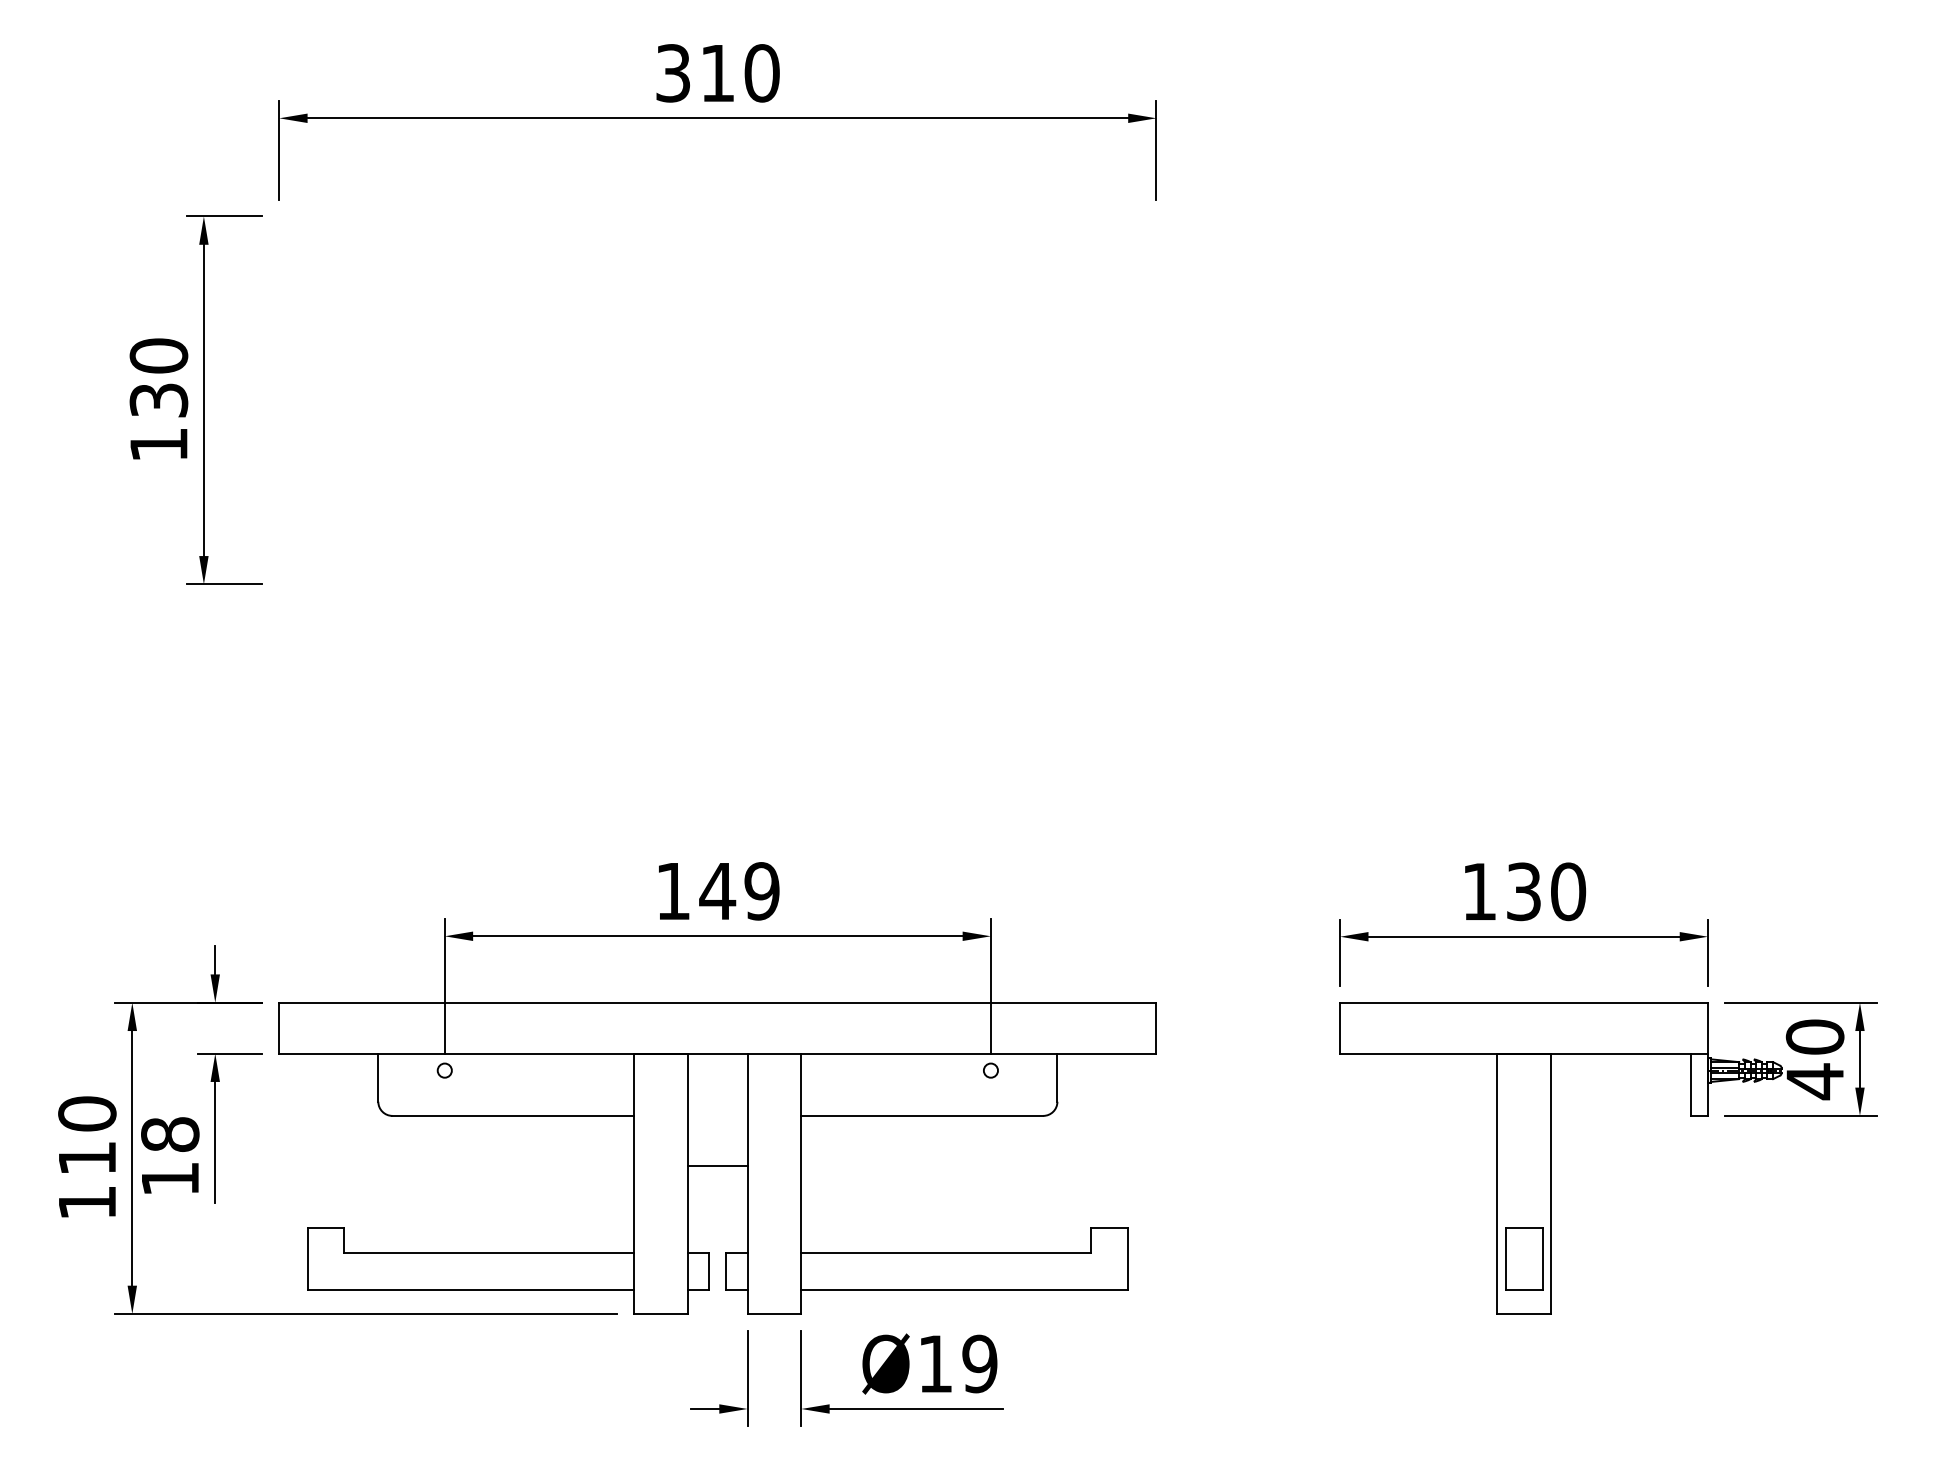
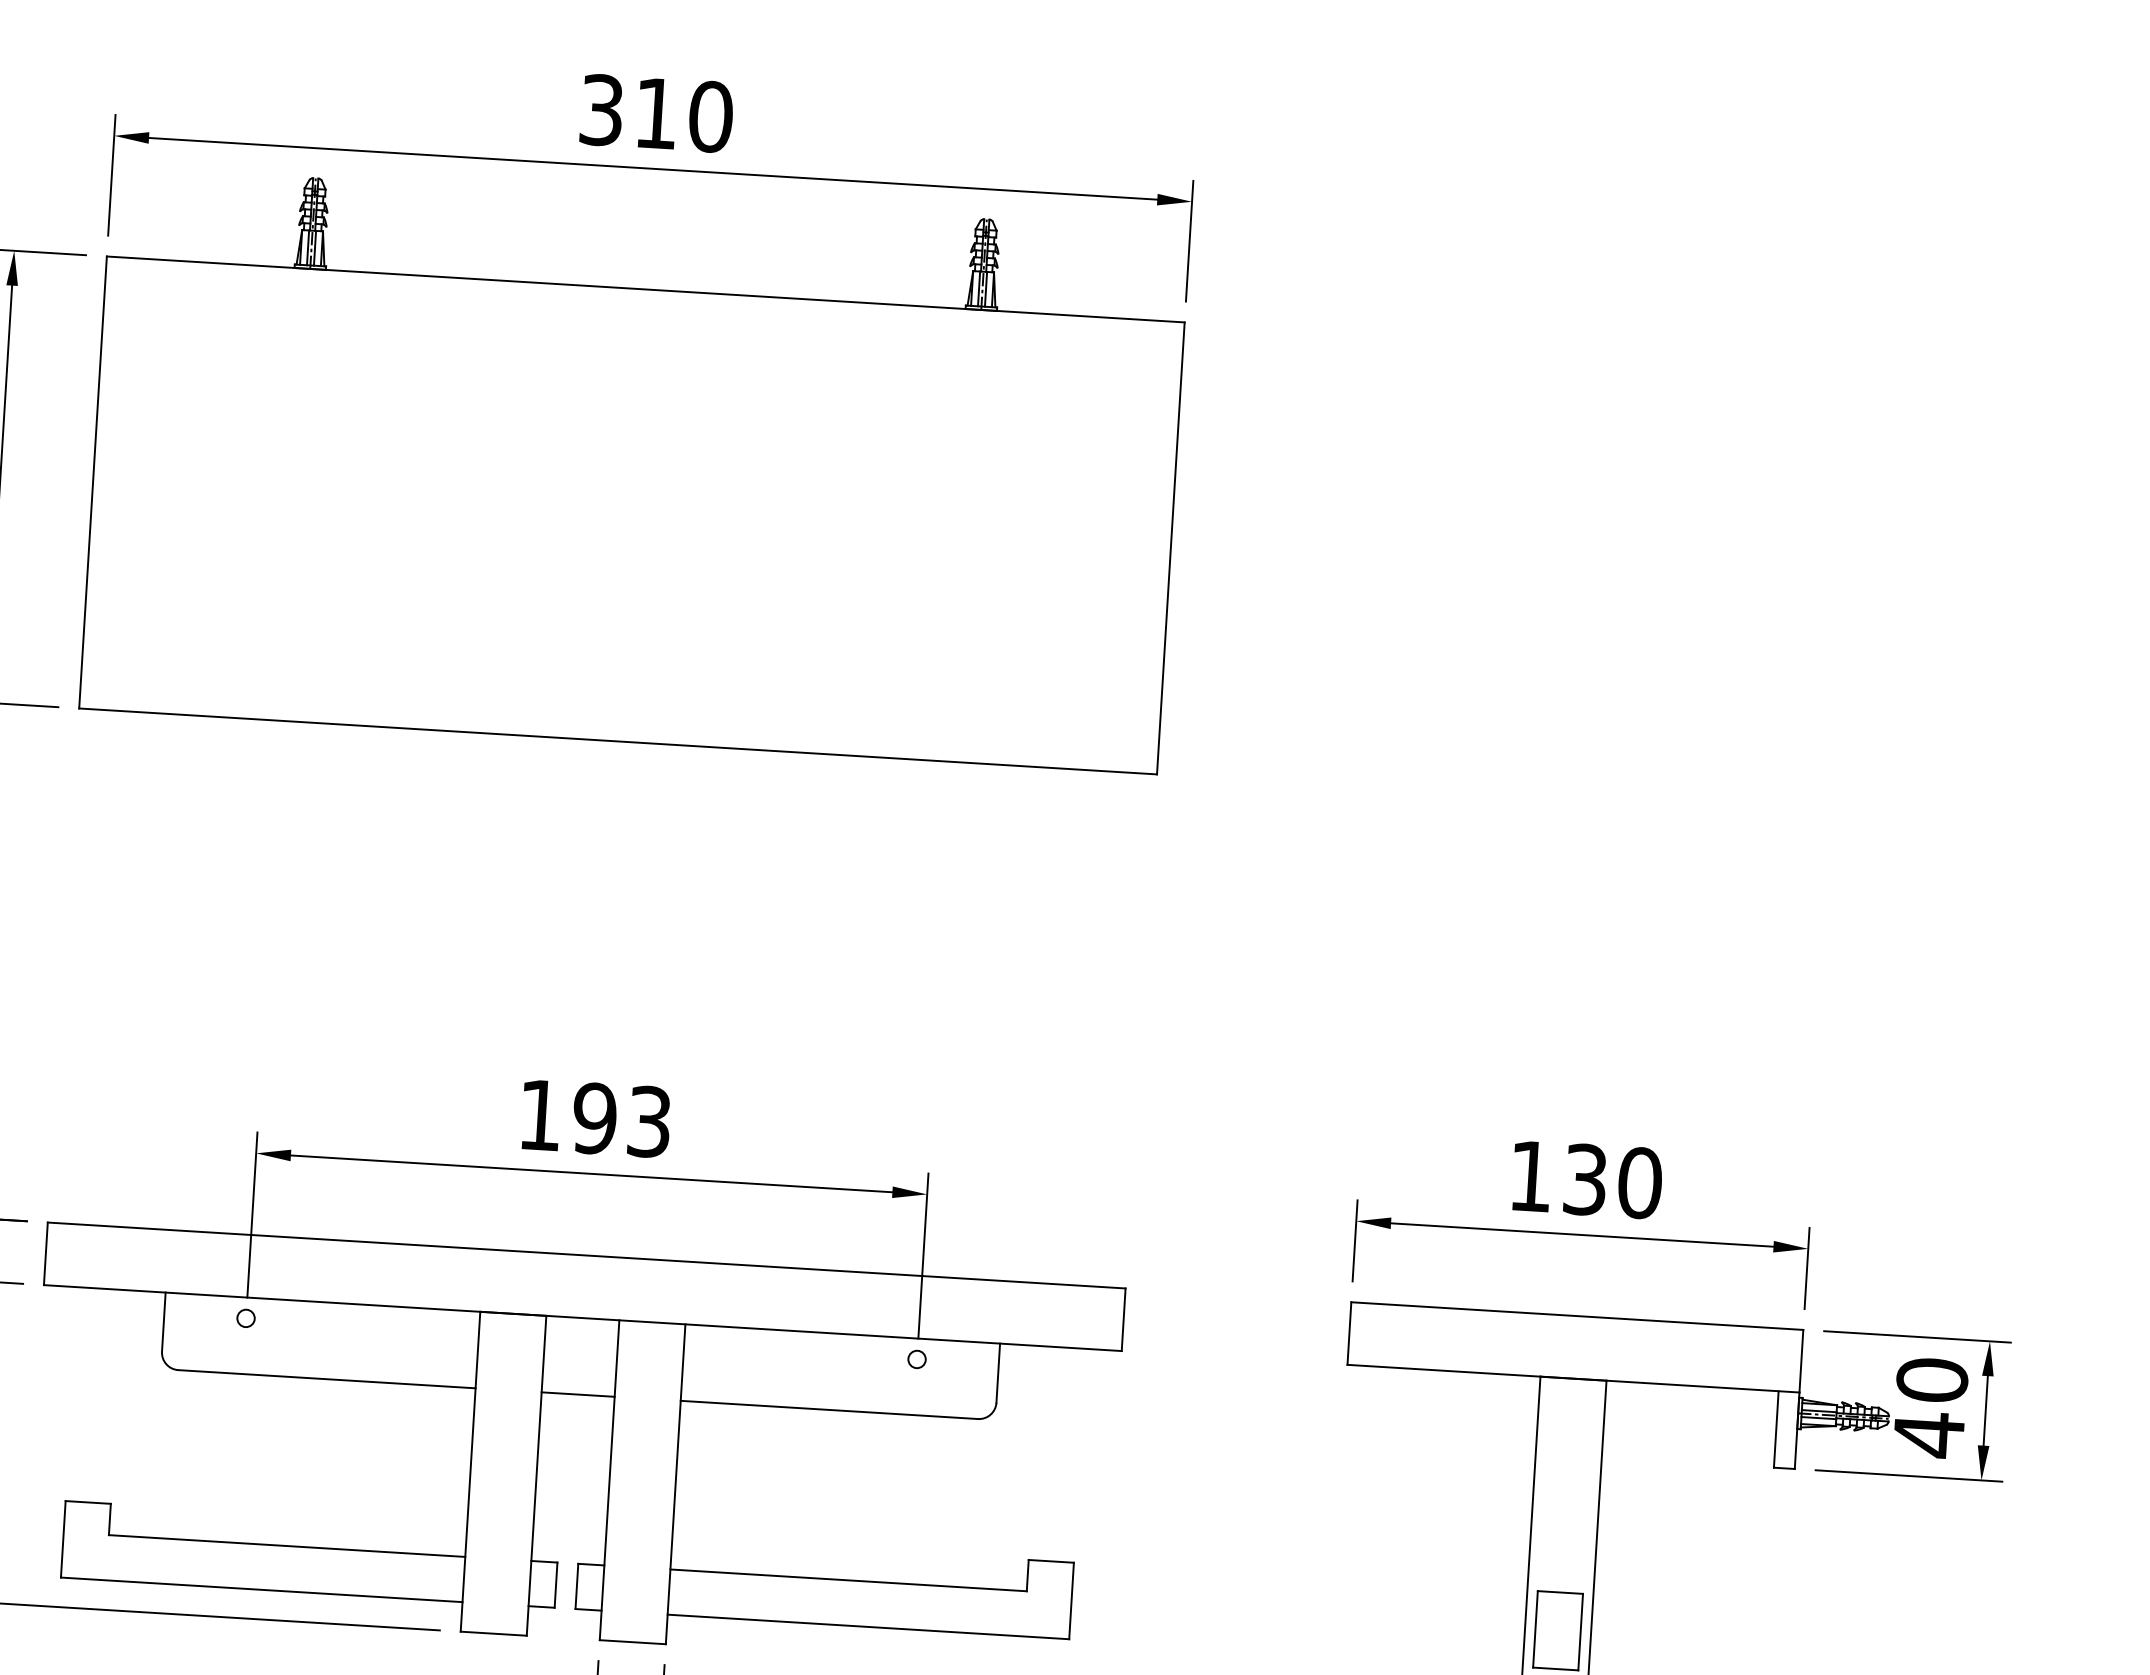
part: (717, 363) -> (634, 470), added
text: (739, 891) -> (621, 1120), 149 -> 193
line: (717, 1165) -> (577, 1394), moved

